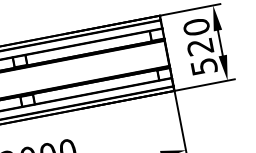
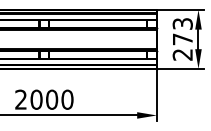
text: (199, 45) -> (182, 38), 520 -> 273

